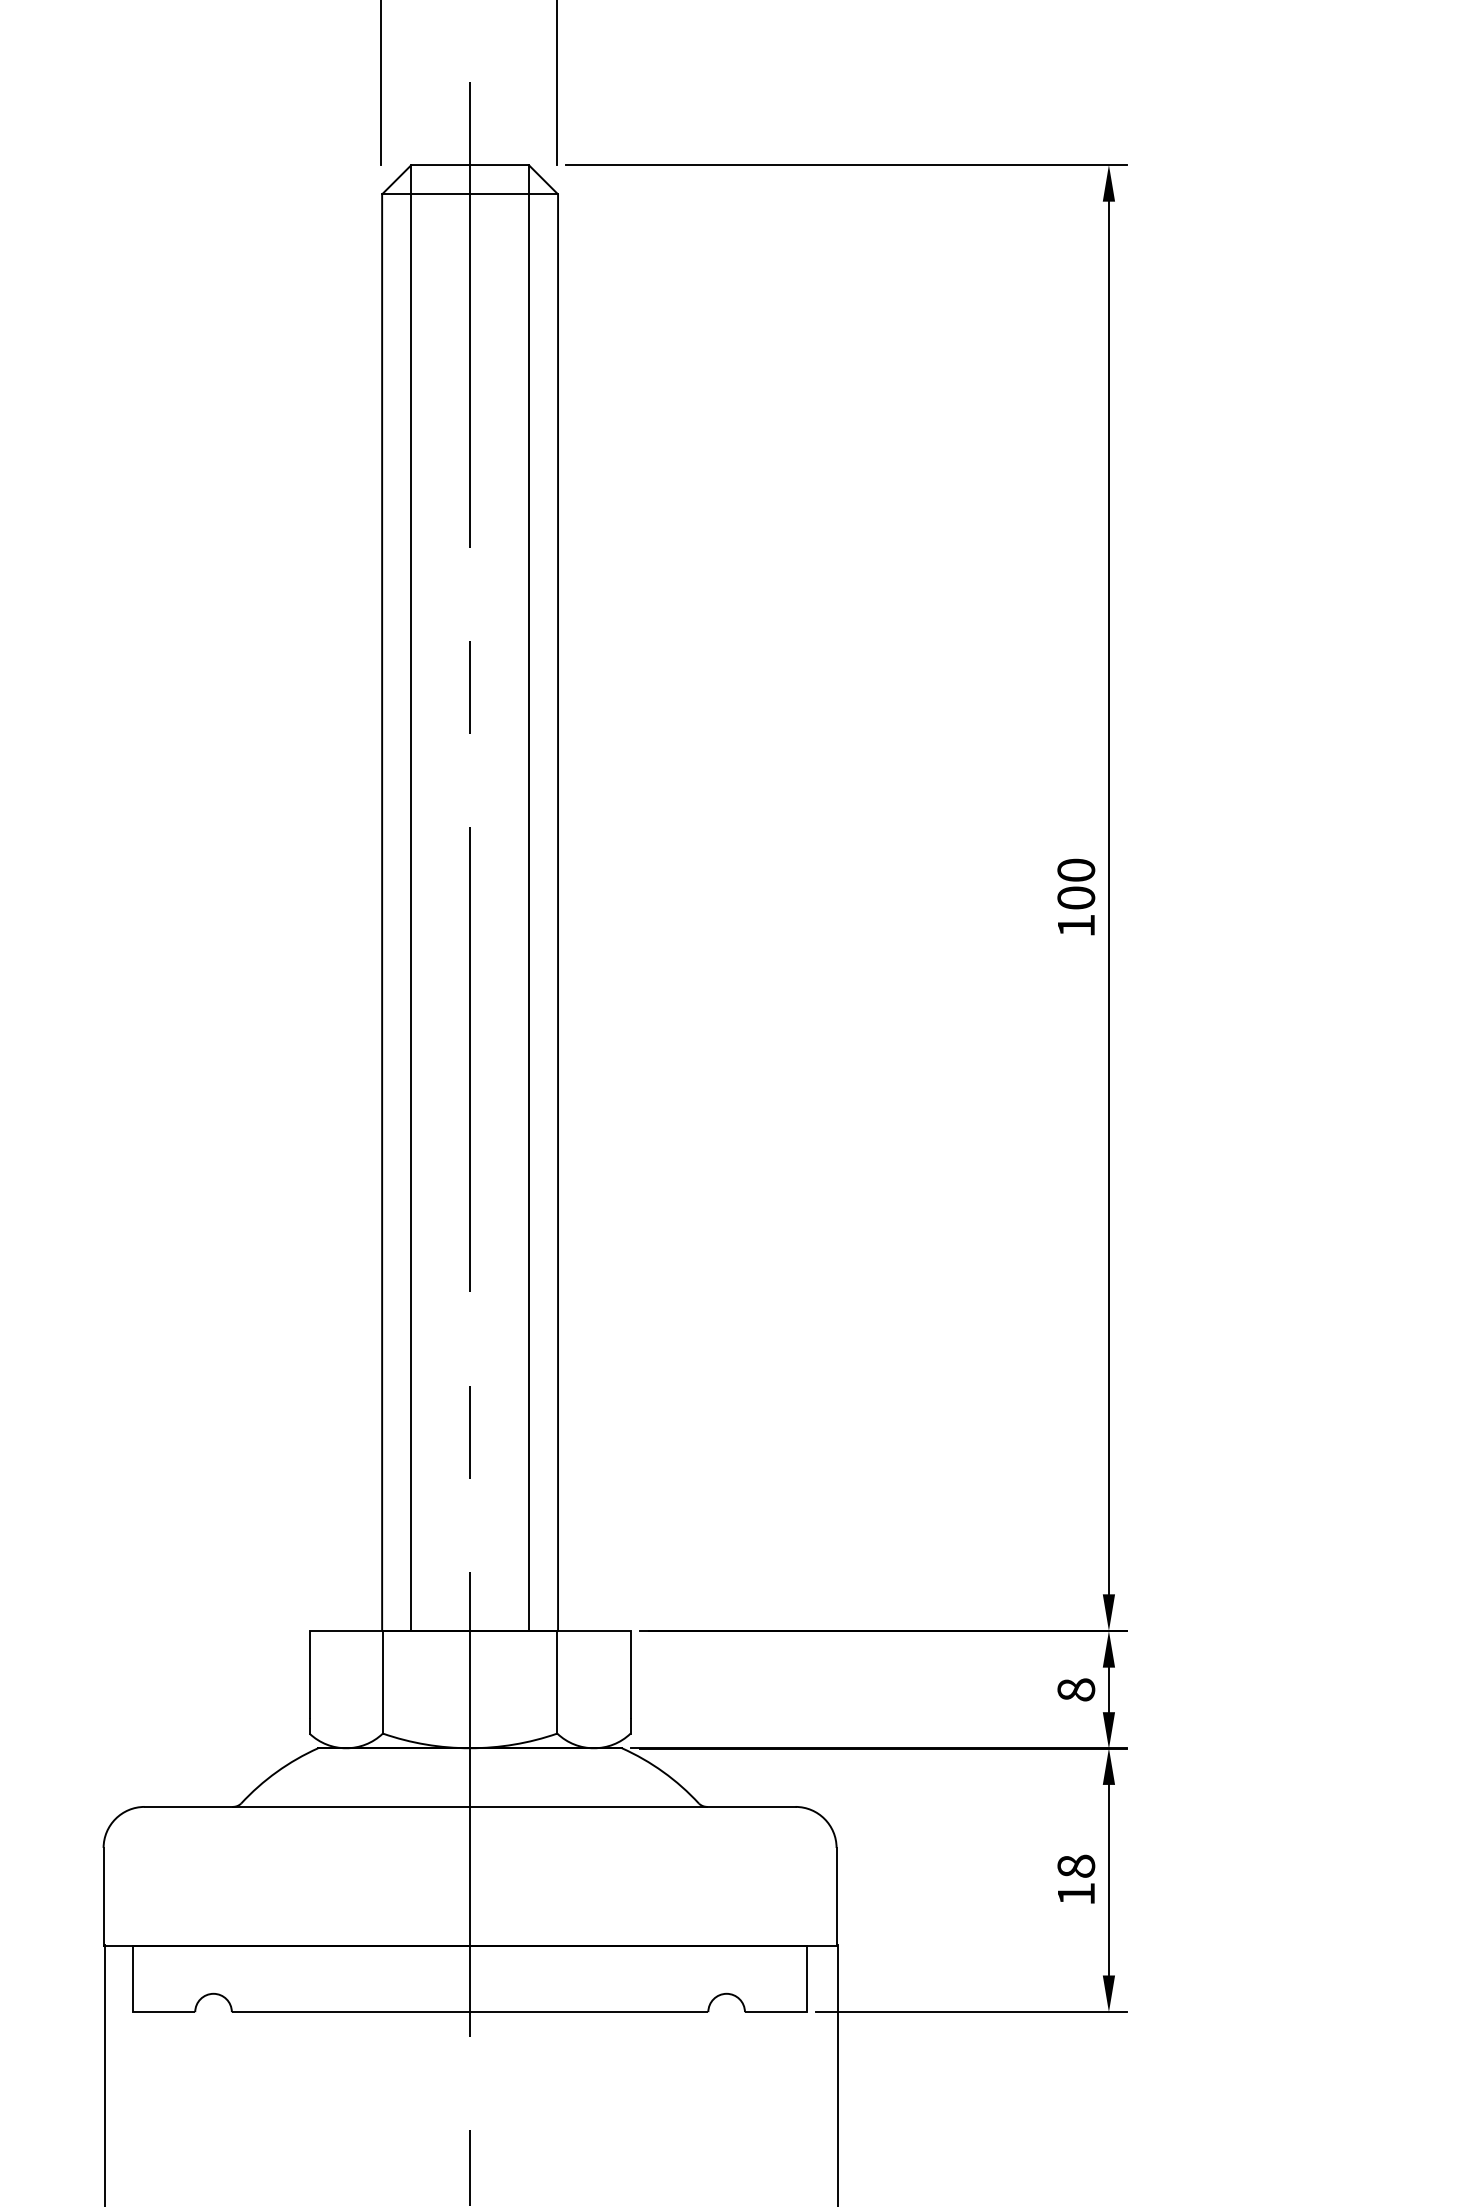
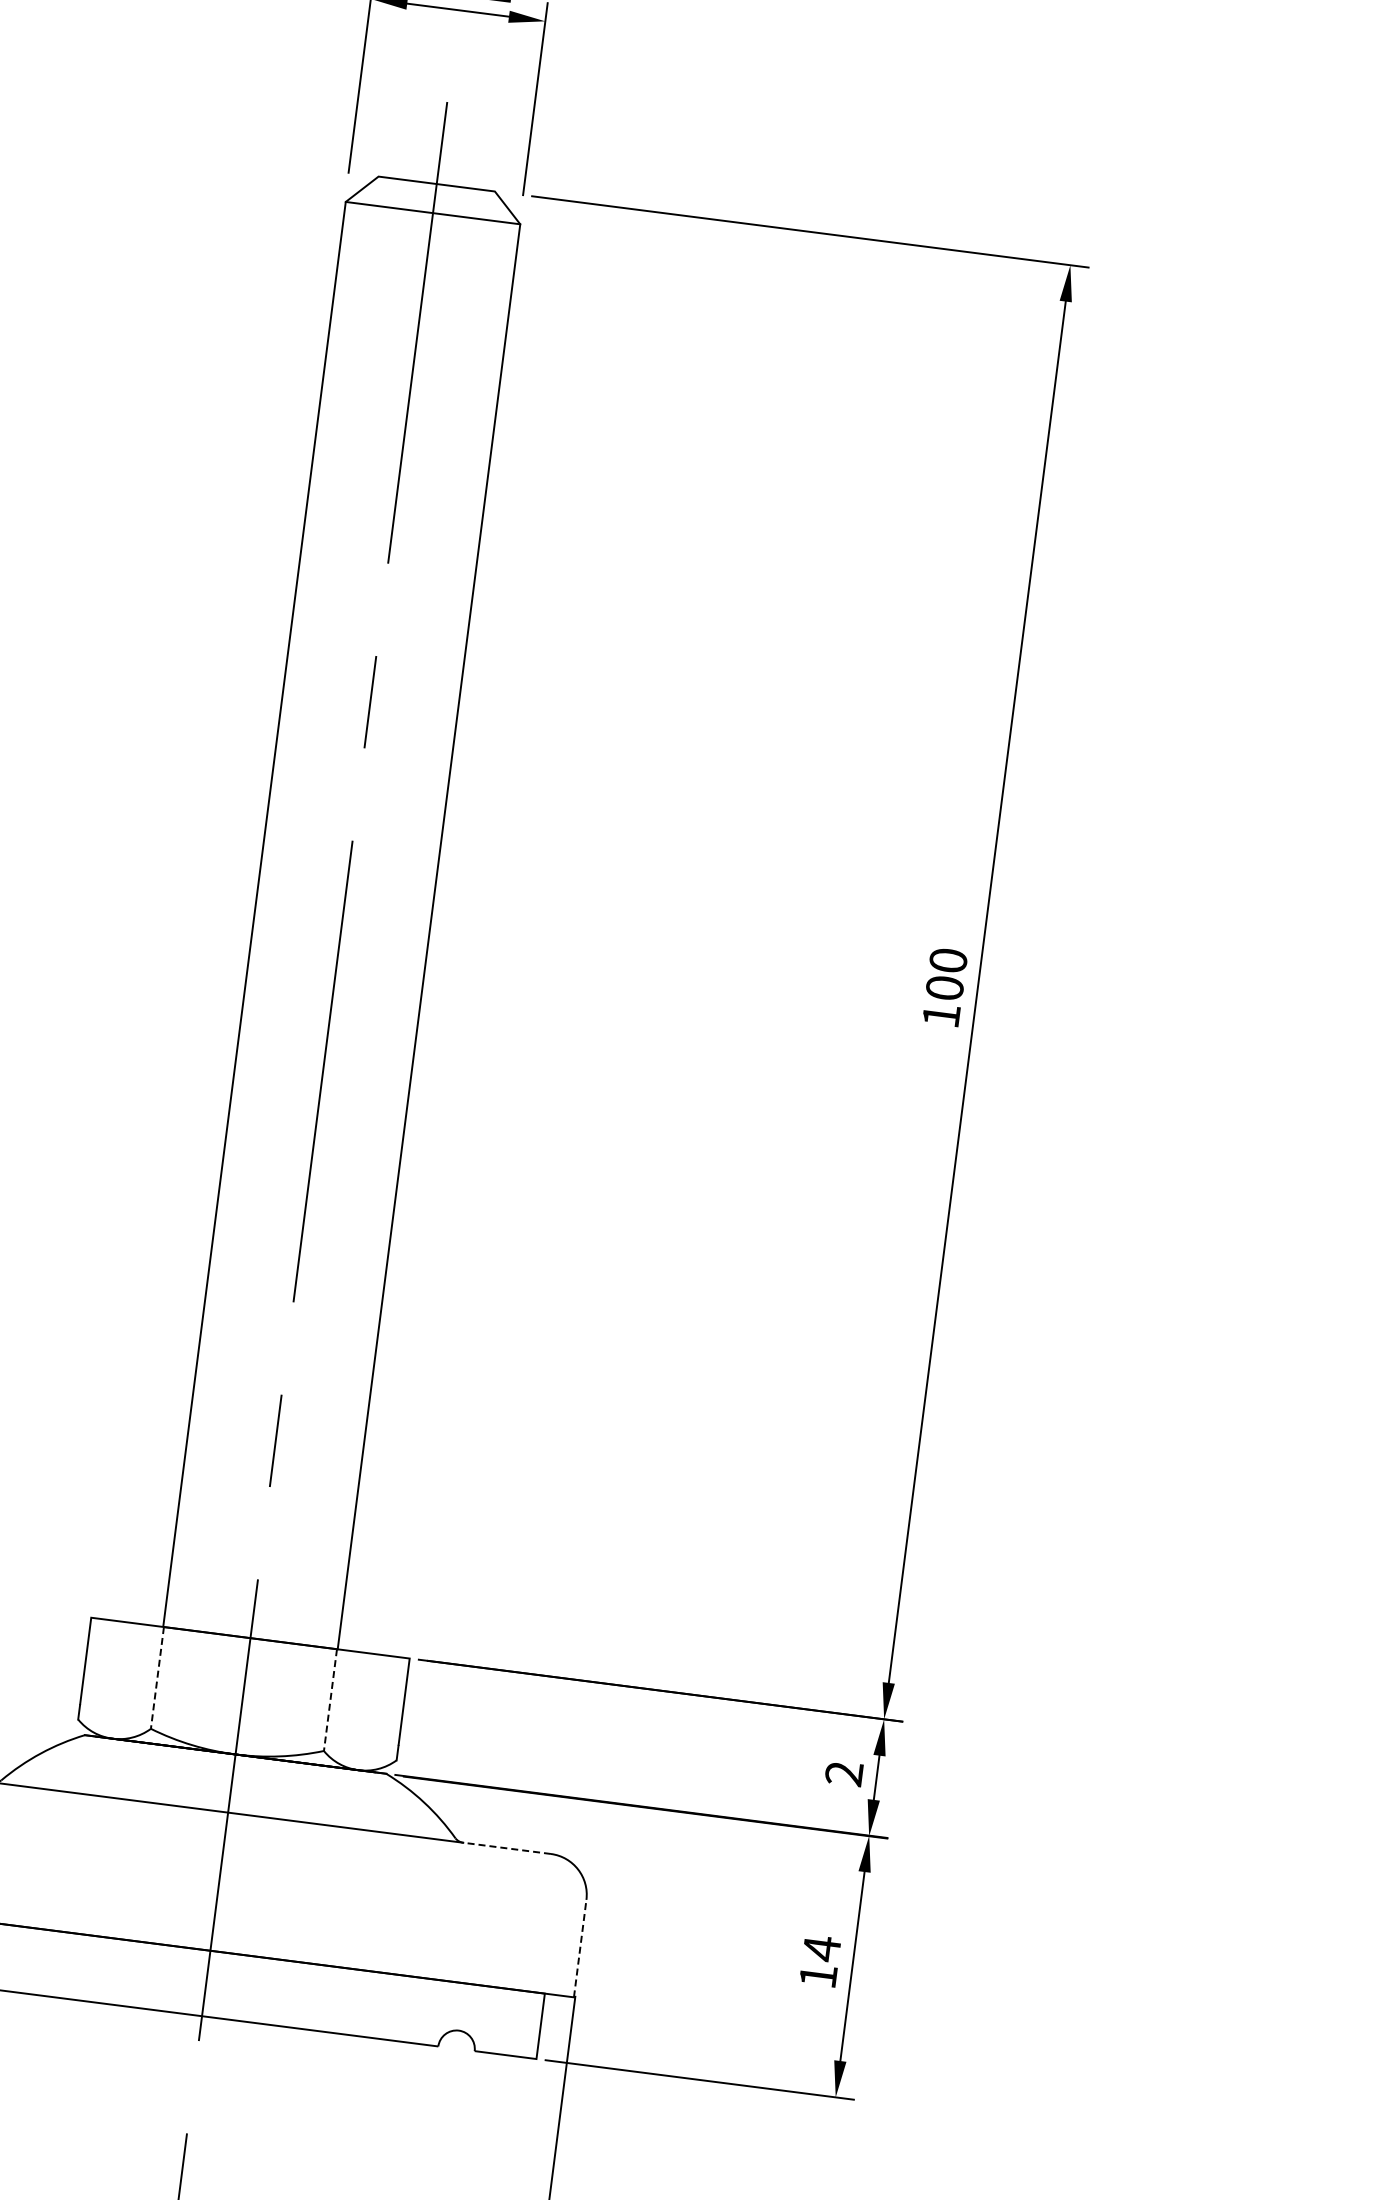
line: (411, 897) -> (285, 903), removed
line: (528, 897) -> (401, 918), removed
line: (382, 1682) -> (157, 1678), solid -> dashed
line: (557, 1682) -> (330, 1700), solid -> dashed
text: (1076, 1689) -> (844, 1773), 8 -> 2
line: (750, 1806) -> (506, 1847), solid -> dashed
text: (1076, 1866) -> (822, 1948), 18 -> 14
line: (836, 1896) -> (580, 1948), solid -> dashed

